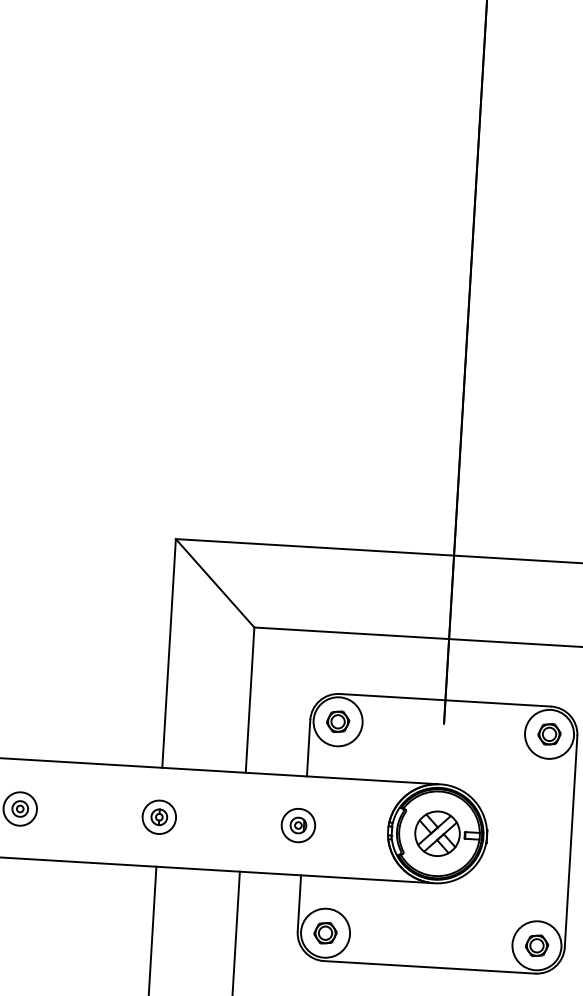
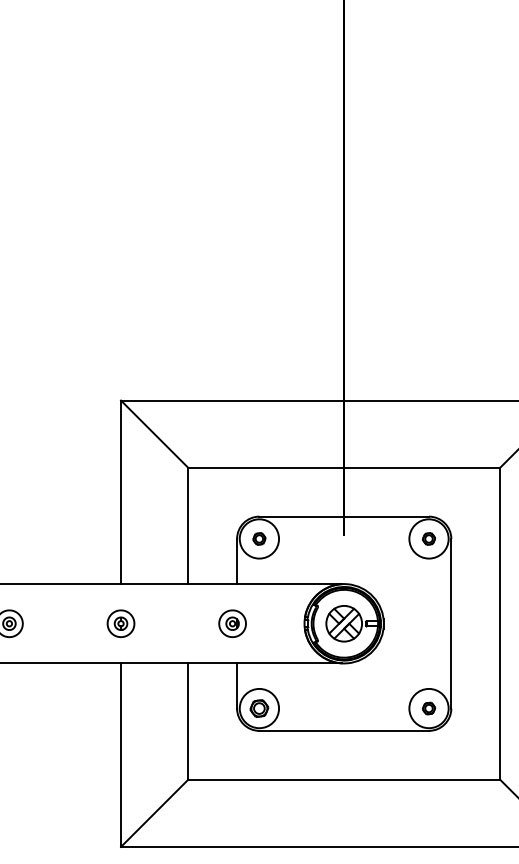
part: (338, 721) -> (259, 538), size x0.7
part: (548, 733) -> (428, 538), size x0.7
part: (536, 945) -> (428, 708), size x0.7

